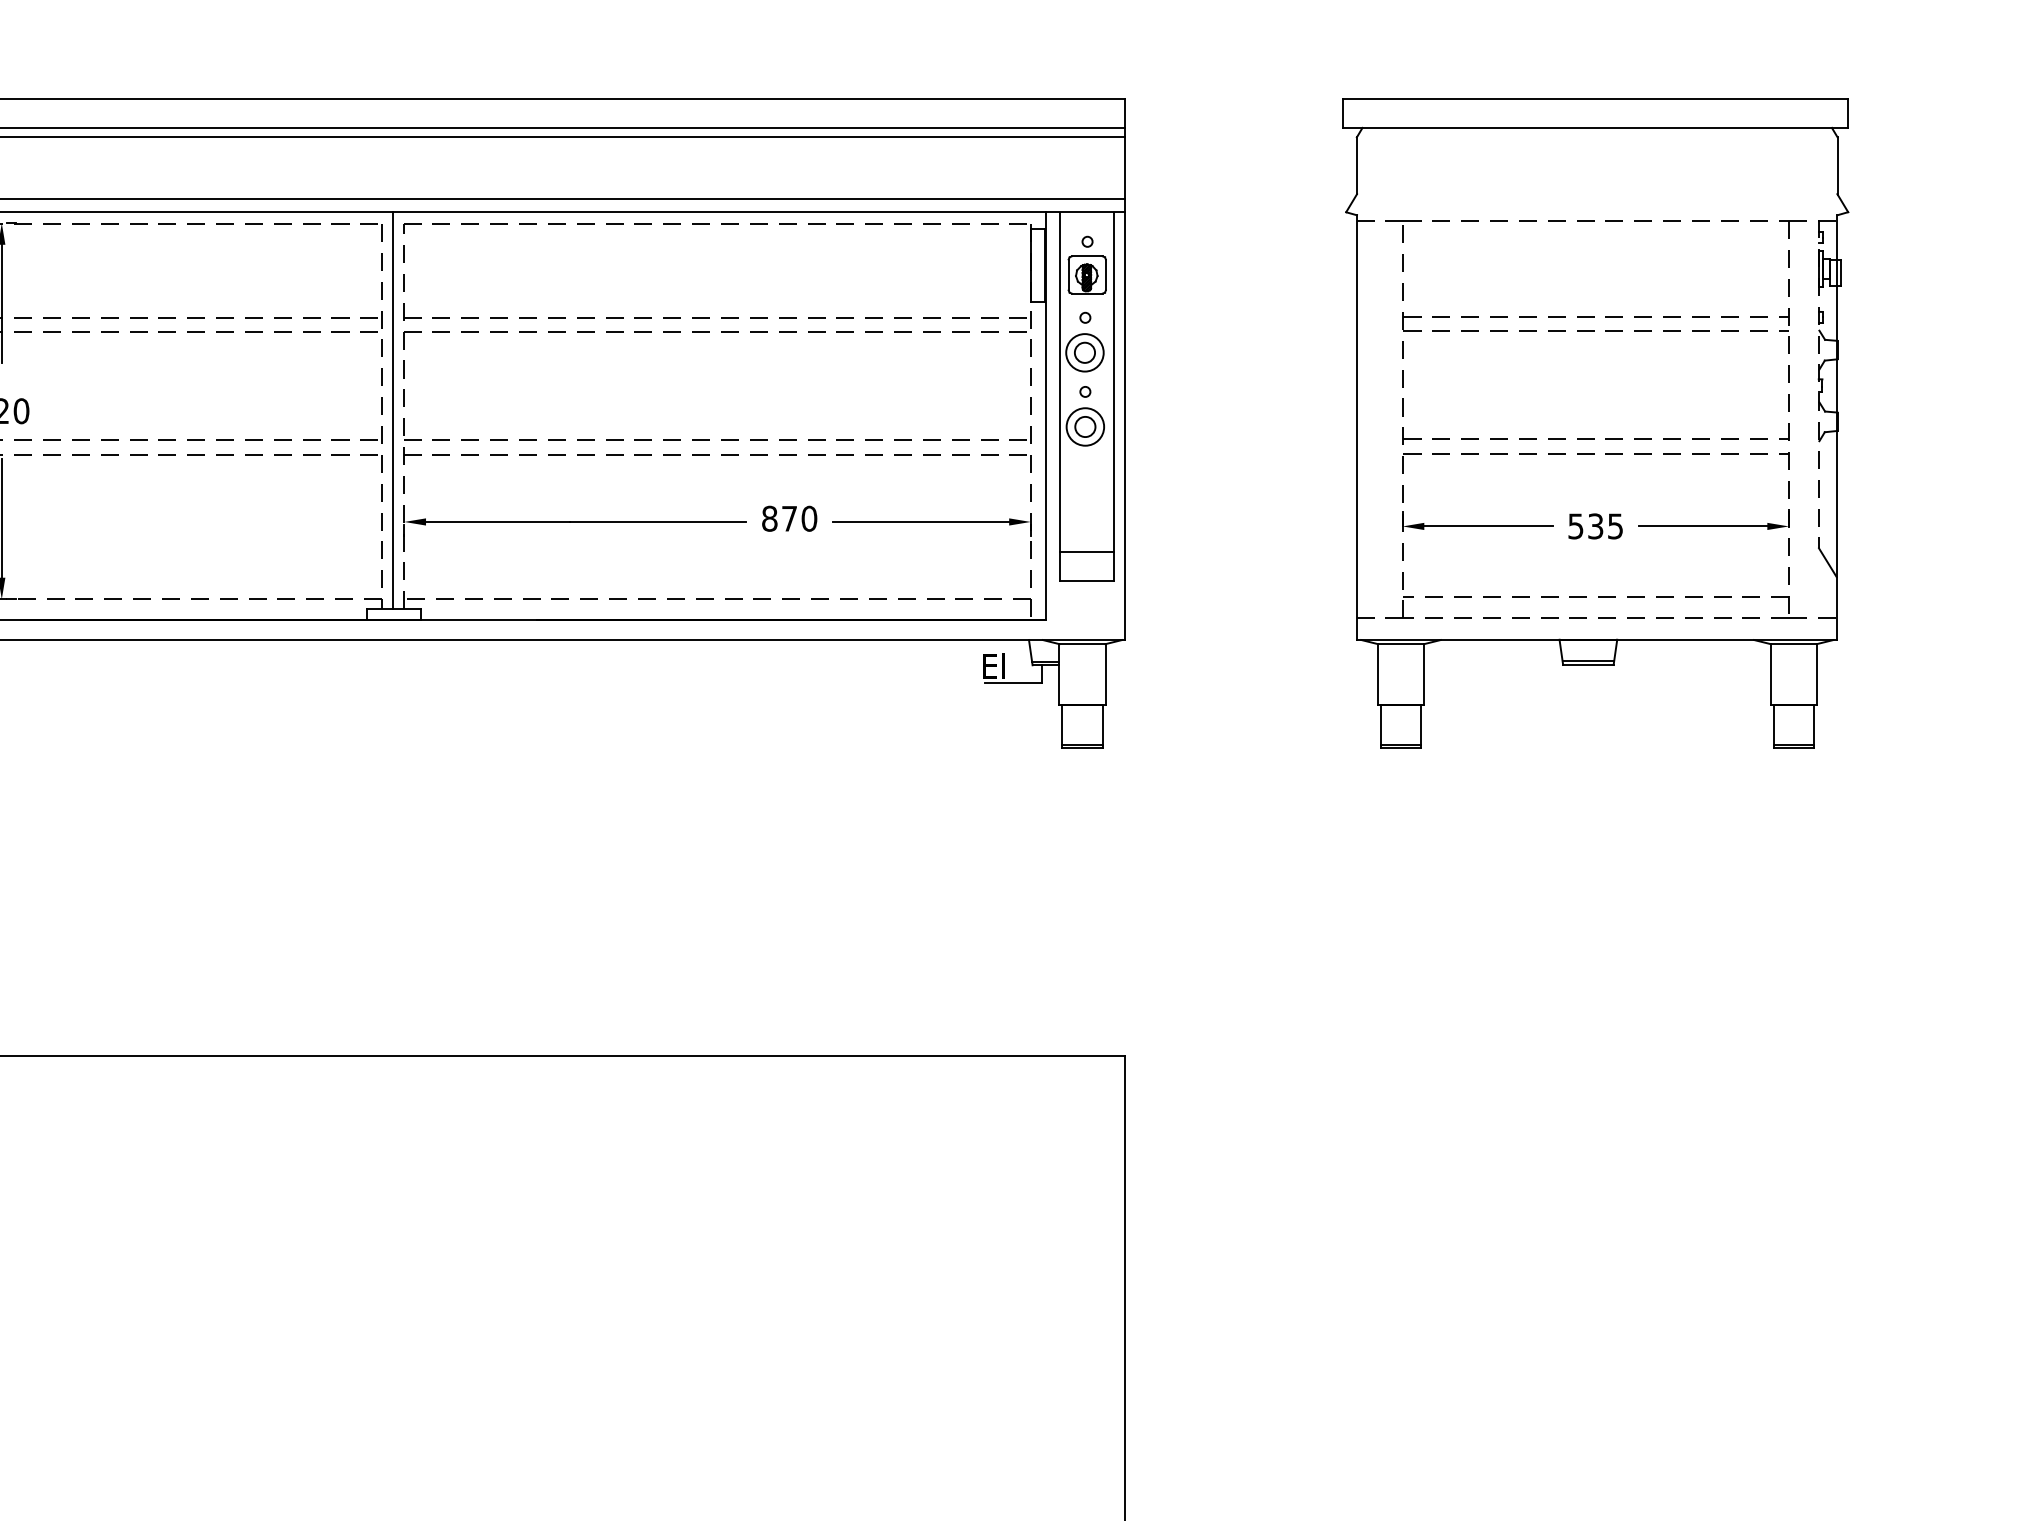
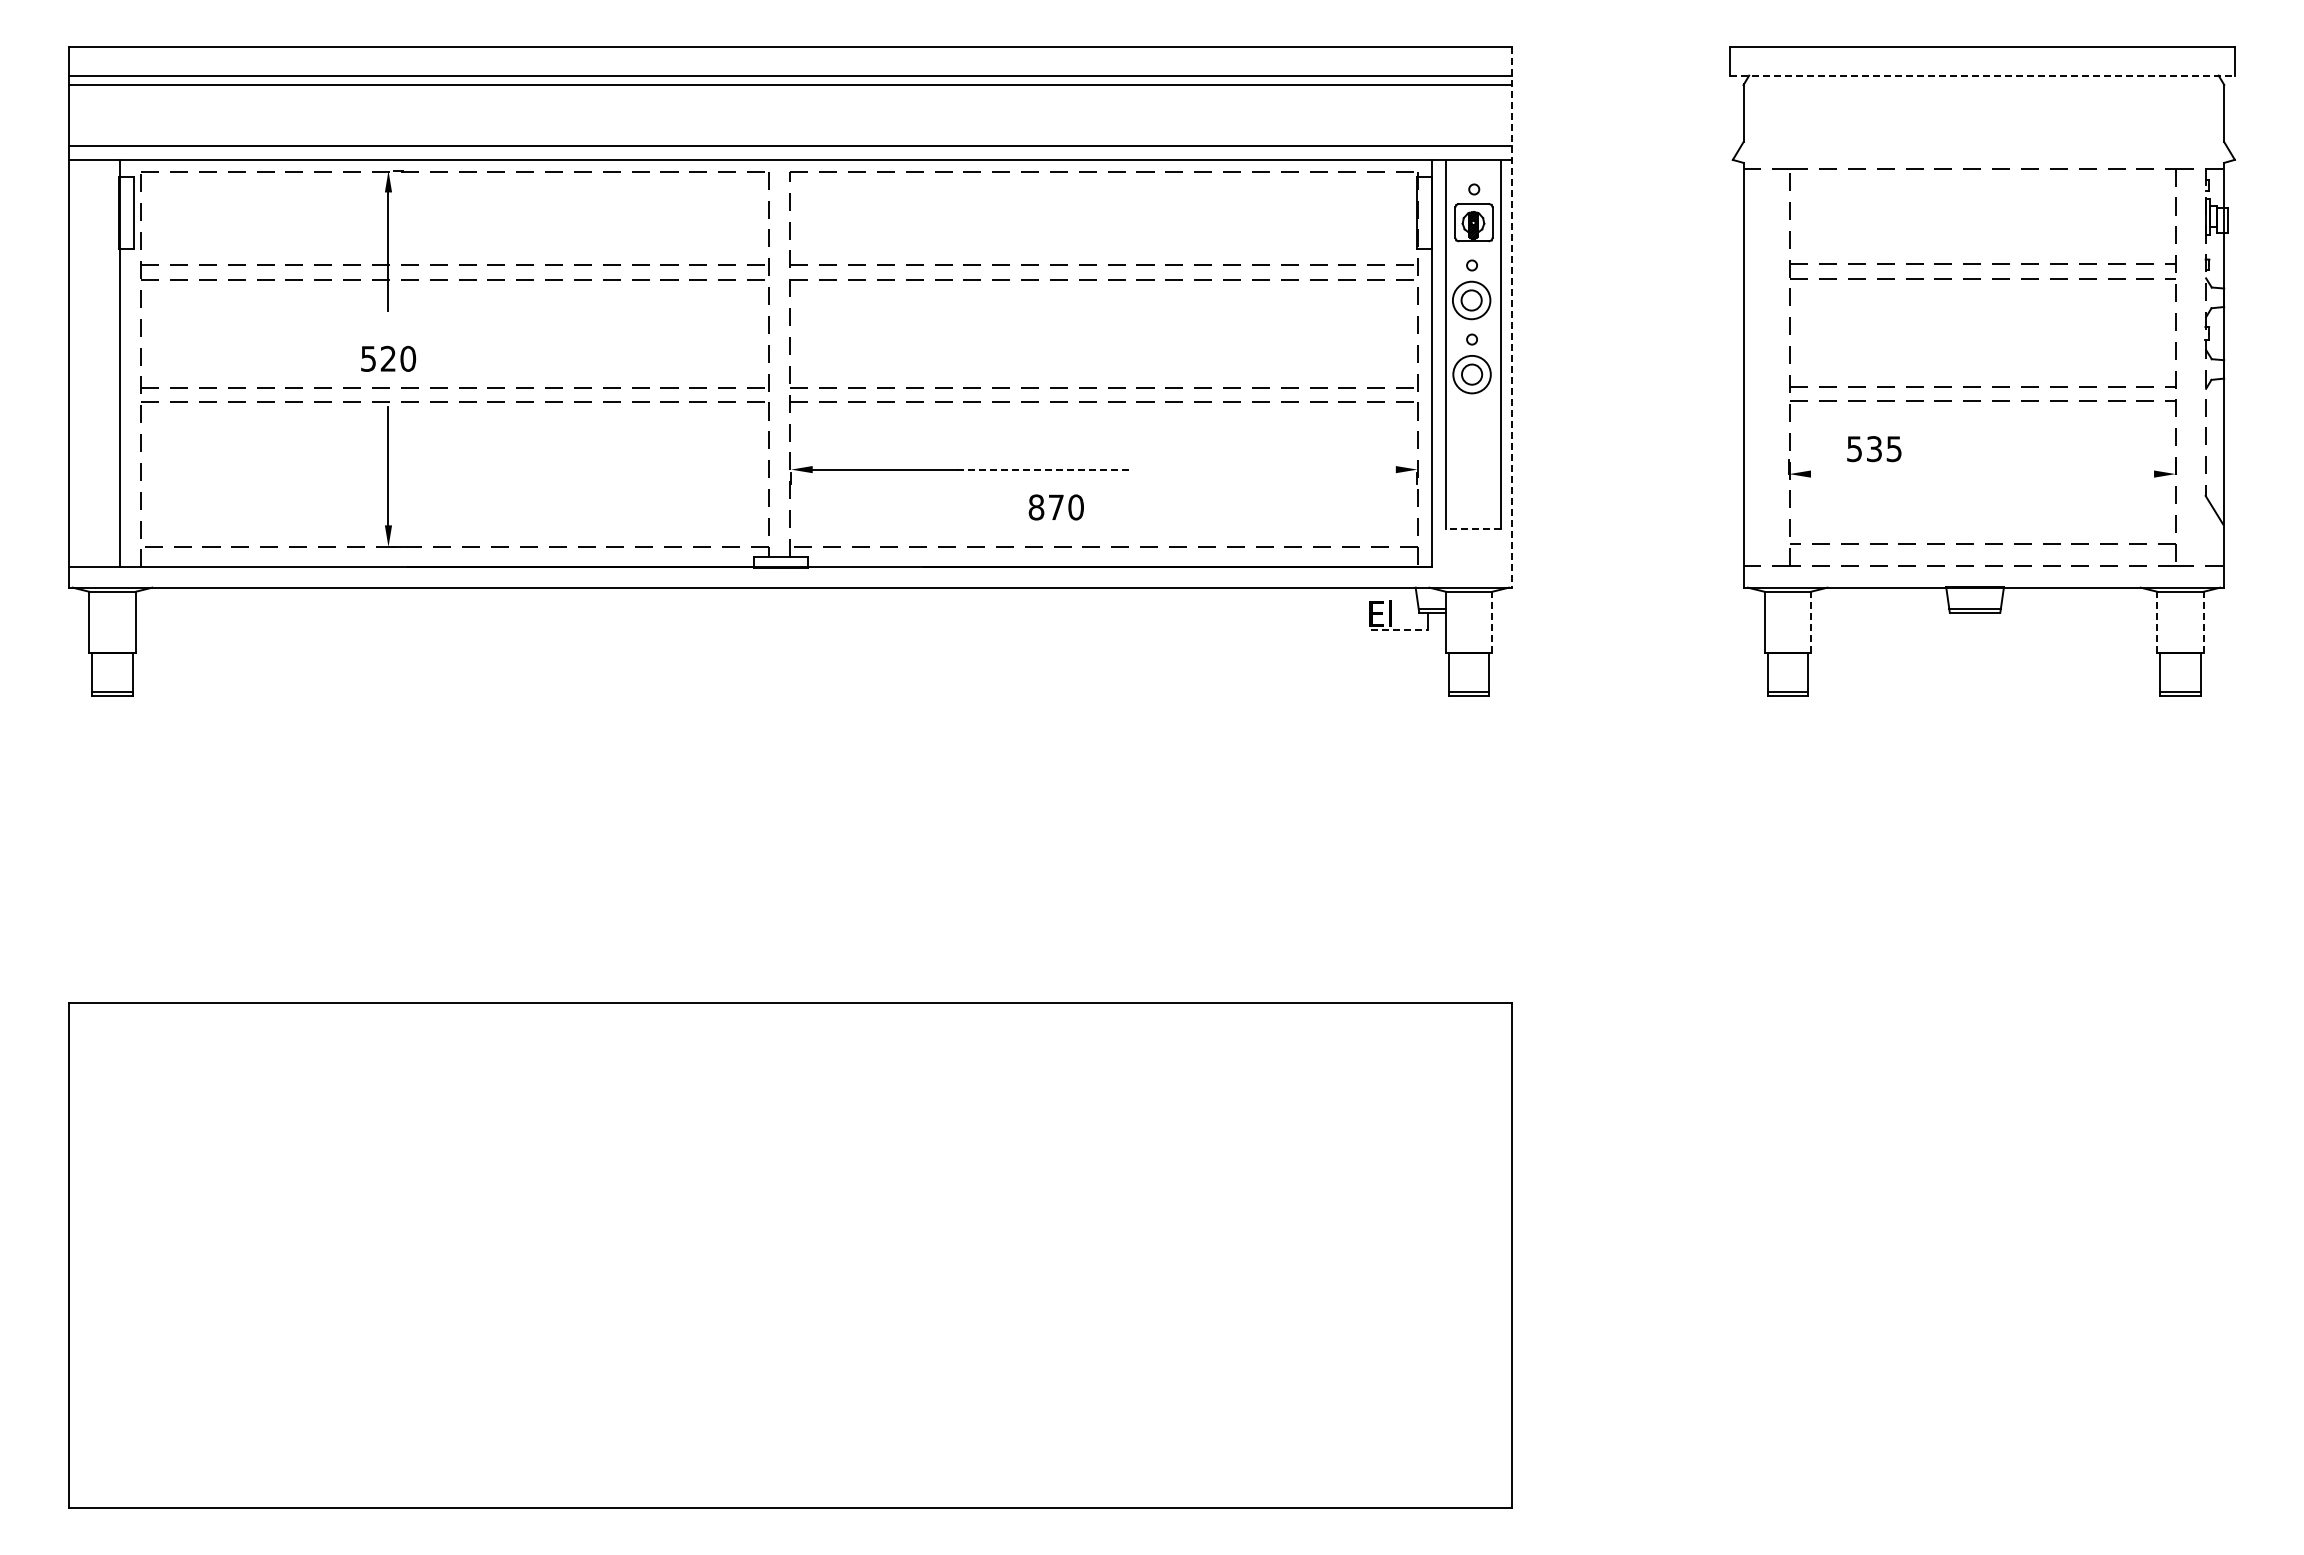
line: (1595, 127) -> (1982, 75), solid -> dashed
line: (1124, 369) -> (1511, 317), solid -> dashed
line: (392, 410) -> (779, 358), removed
text: (788, 518) -> (1055, 507), moved
line: (658, 521) -> (1045, 469), solid -> dashed
line: (920, 521) -> (1307, 469), removed
line: (1488, 526) -> (1875, 474), removed
text: (1595, 526) -> (1874, 449), moved
line: (1702, 526) -> (2089, 474), removed
line: (1086, 552) -> (1473, 500), removed
line: (1086, 580) -> (1473, 528), solid -> dashed
line: (1105, 673) -> (1492, 621), solid -> dashed
line: (1423, 673) -> (1810, 621), solid -> dashed
line: (1770, 673) -> (2157, 621), solid -> dashed
line: (1816, 673) -> (2203, 621), solid -> dashed
line: (1013, 682) -> (1400, 630), solid -> dashed

